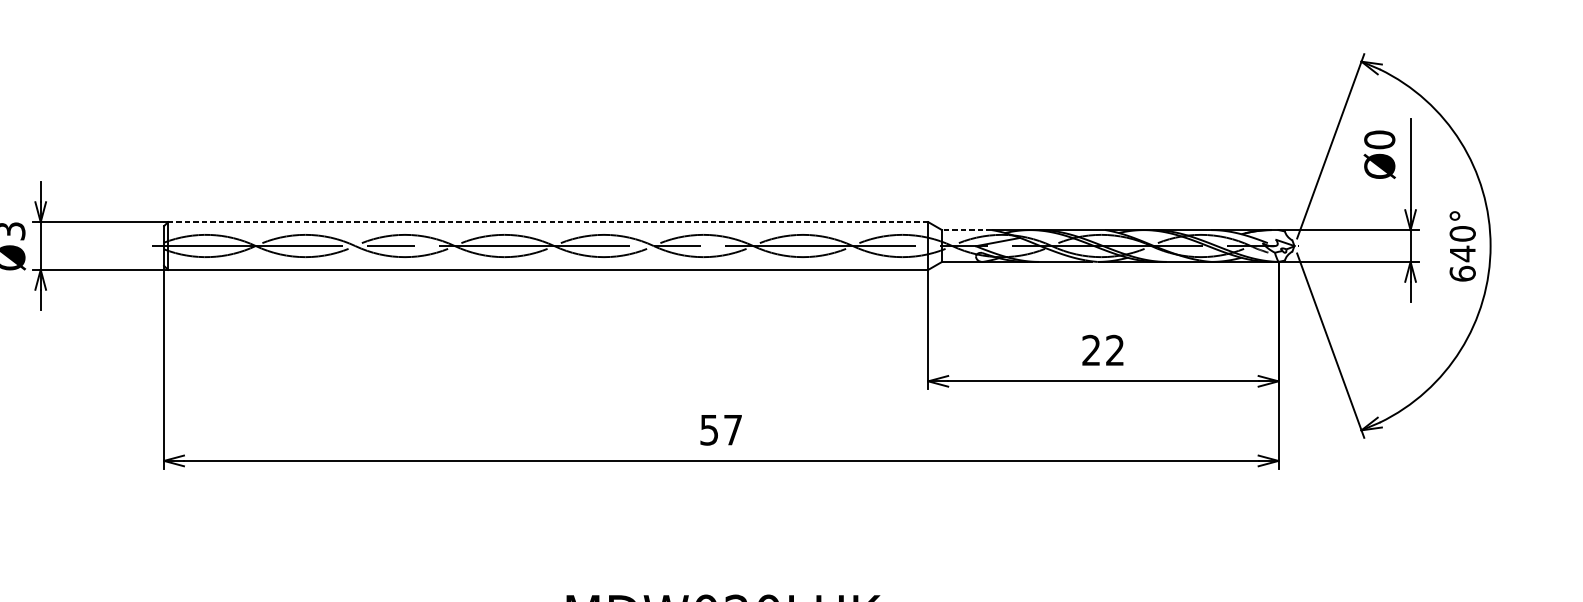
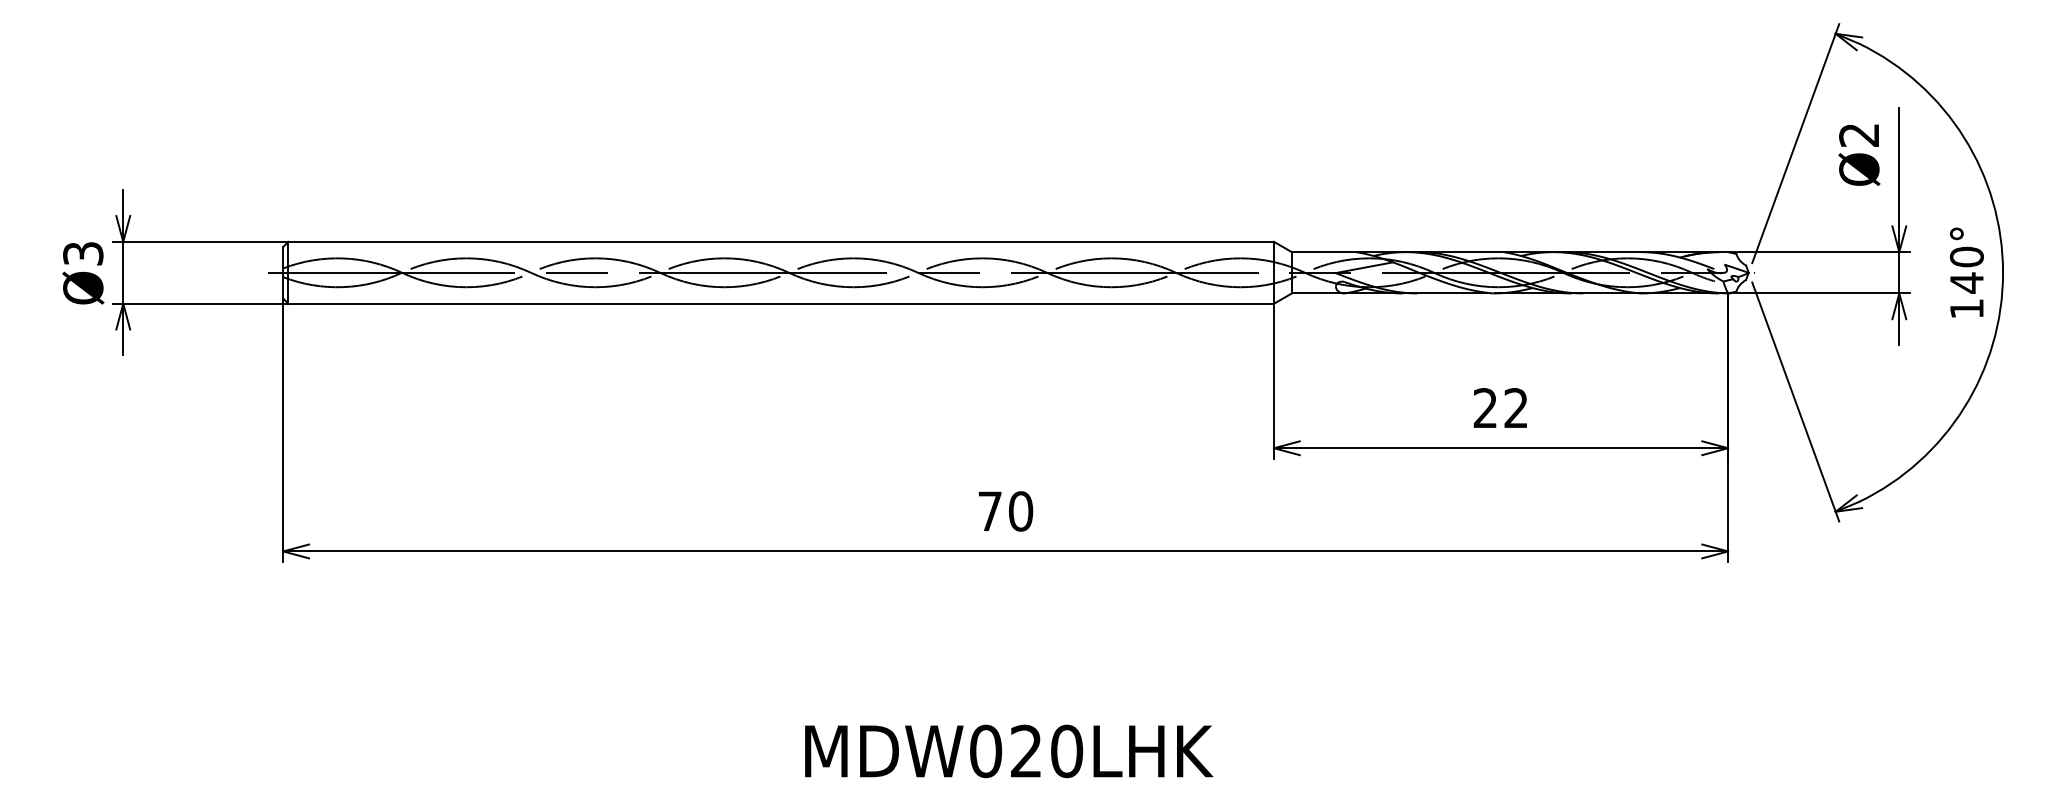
text: (1379, 140) -> (1859, 135), Ø0 -> Ø2
line: (548, 221) -> (781, 241), dashed -> solid
line: (966, 230) -> (1323, 252), dashed -> solid
text: (1462, 273) -> (1966, 308), 640° -> 140°
text: (721, 430) -> (1005, 511), 57 -> 70

